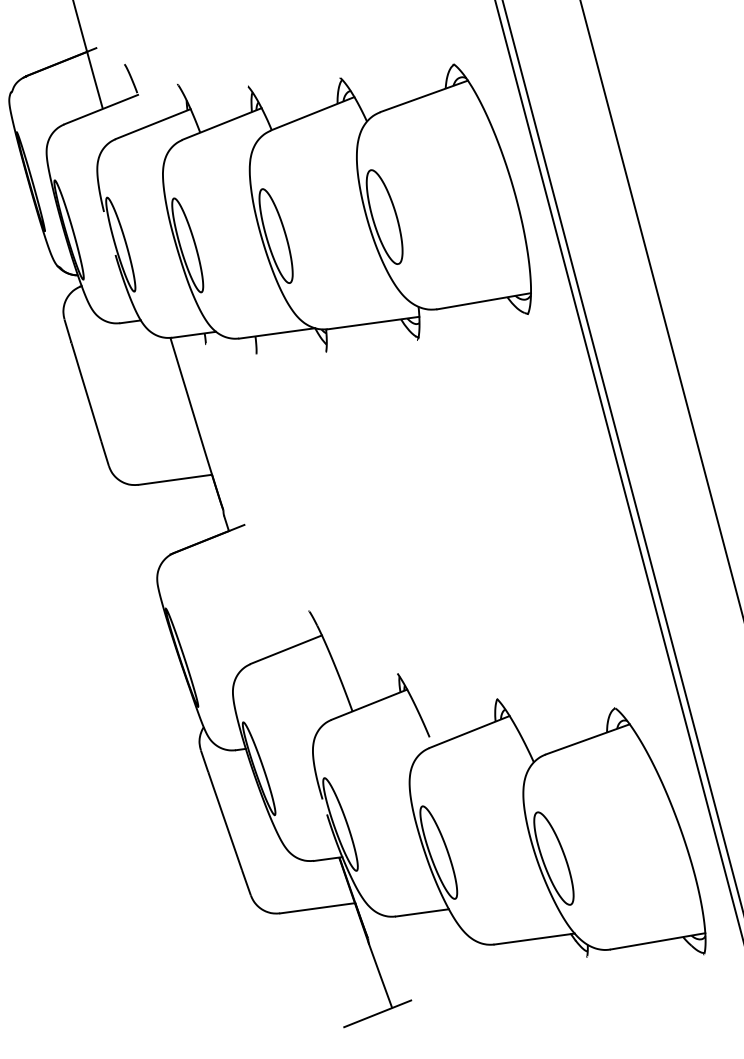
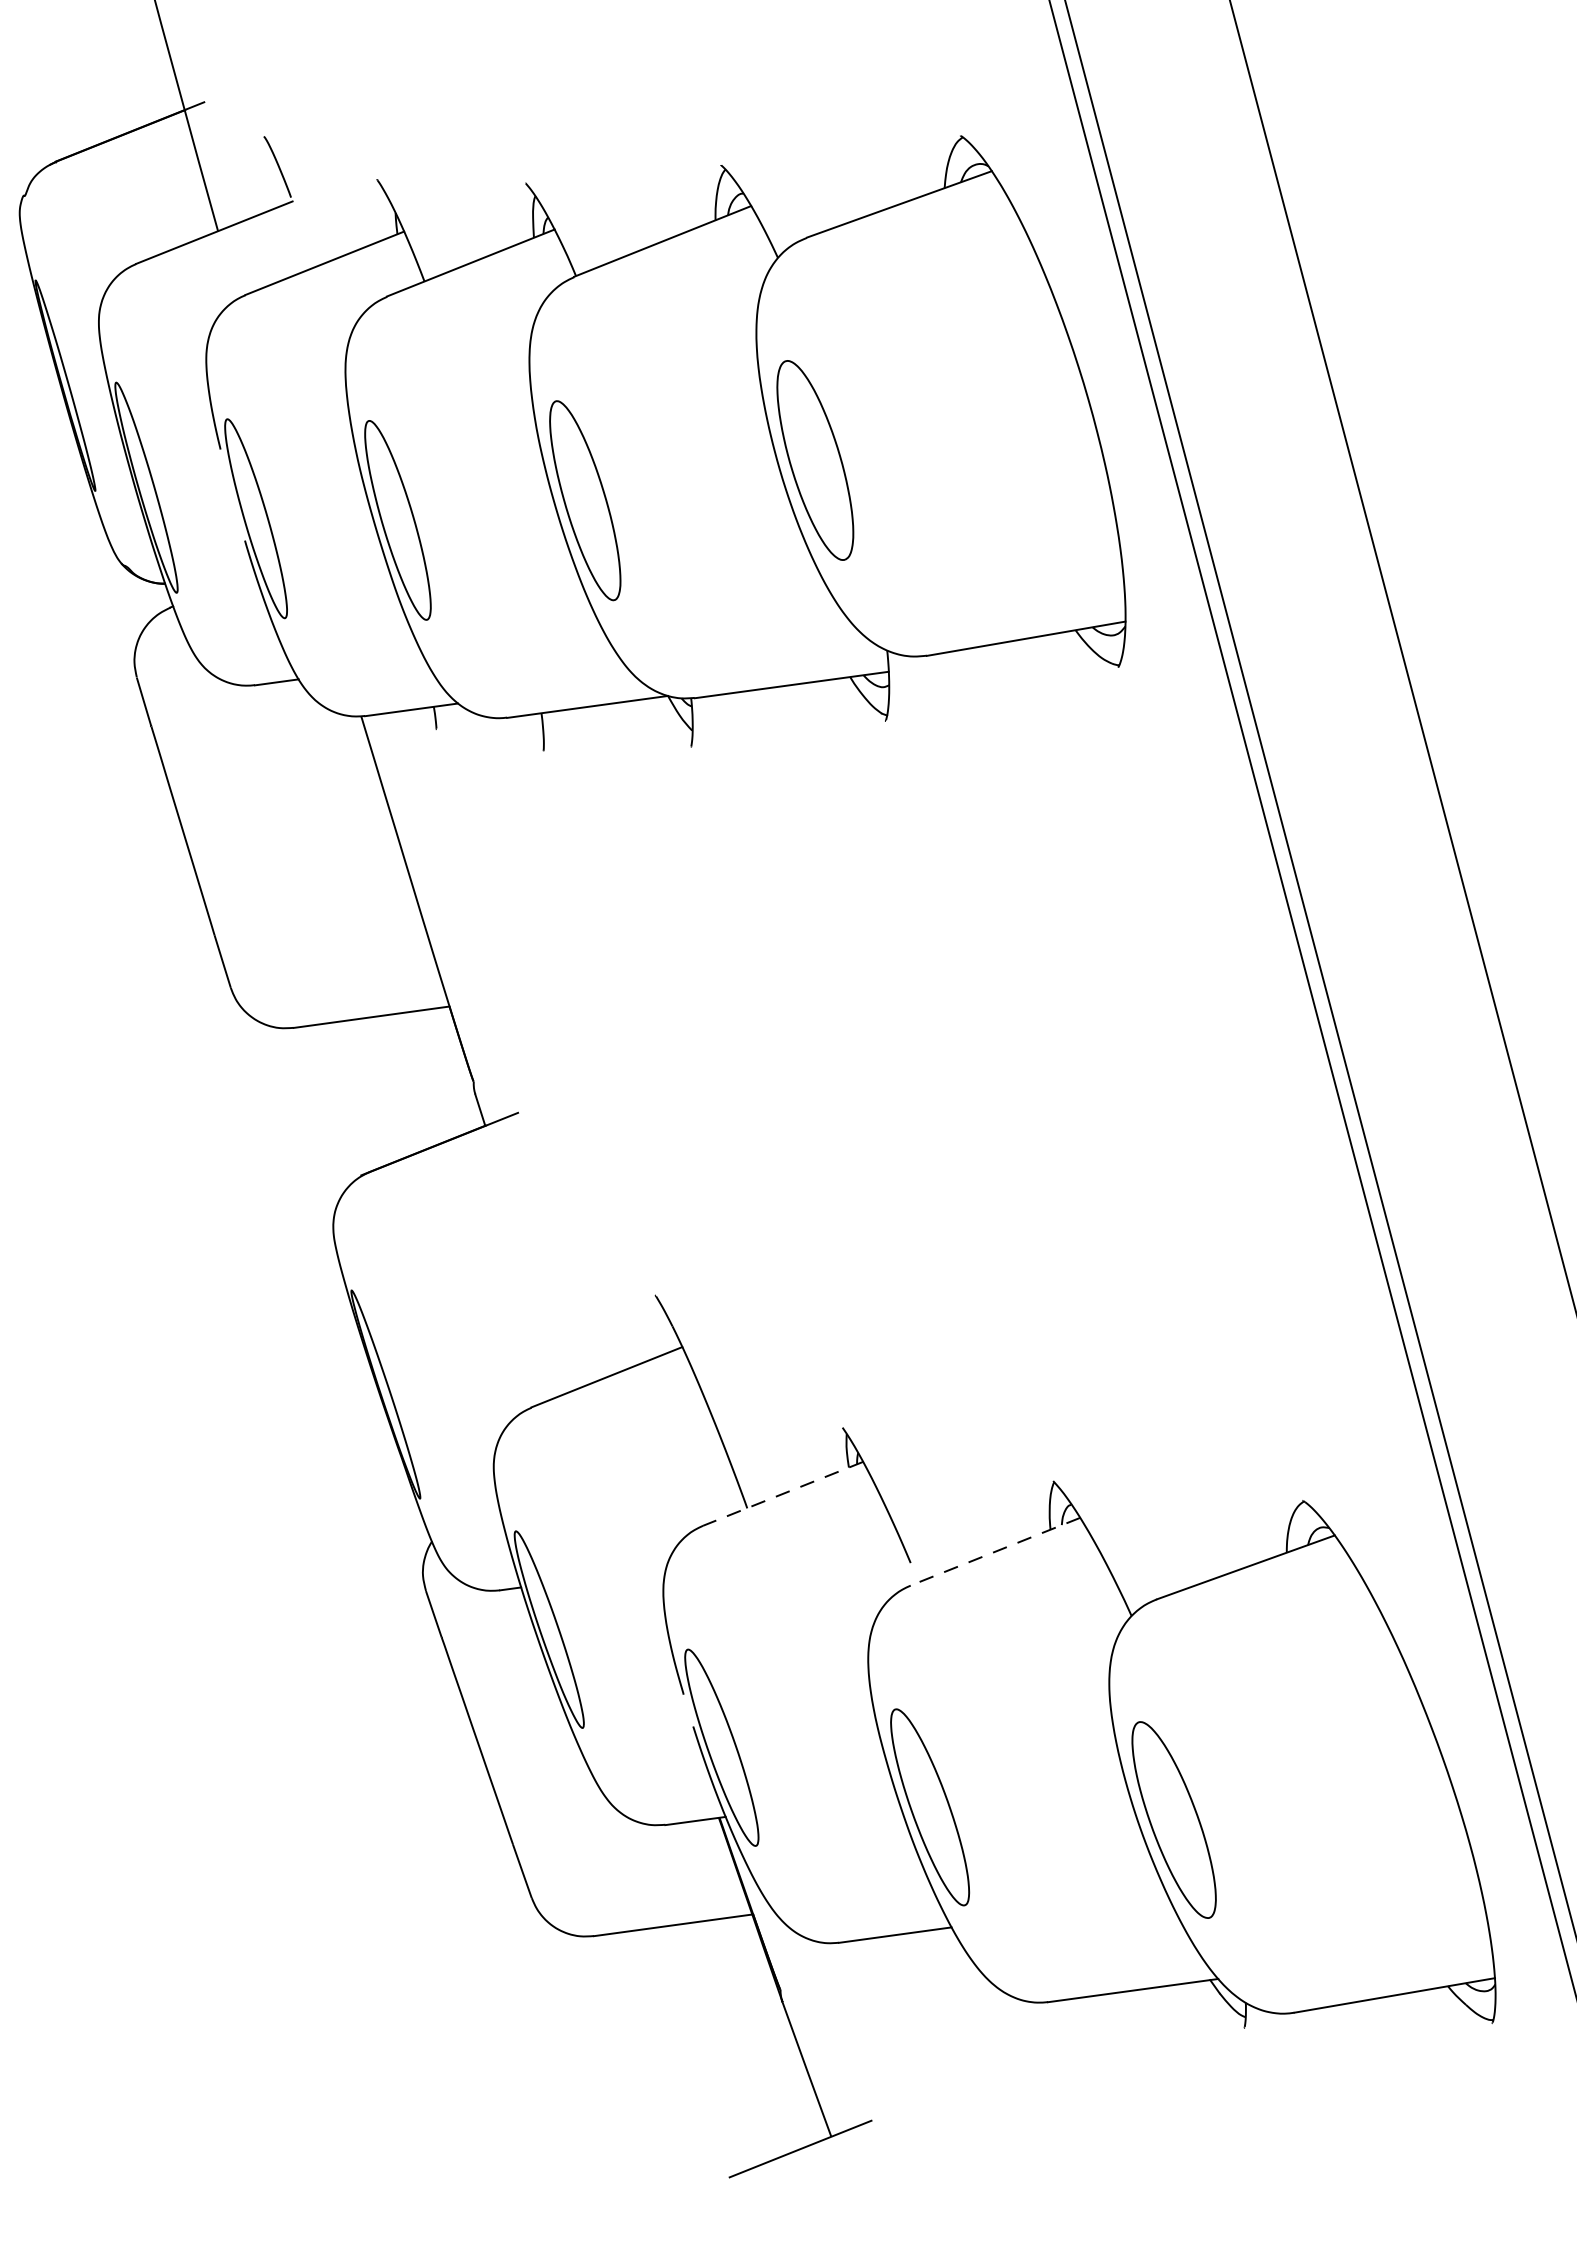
line: (369, 704) -> (783, 1493), solid -> dashed
line: (469, 732) -> (995, 1552), solid -> dashed

